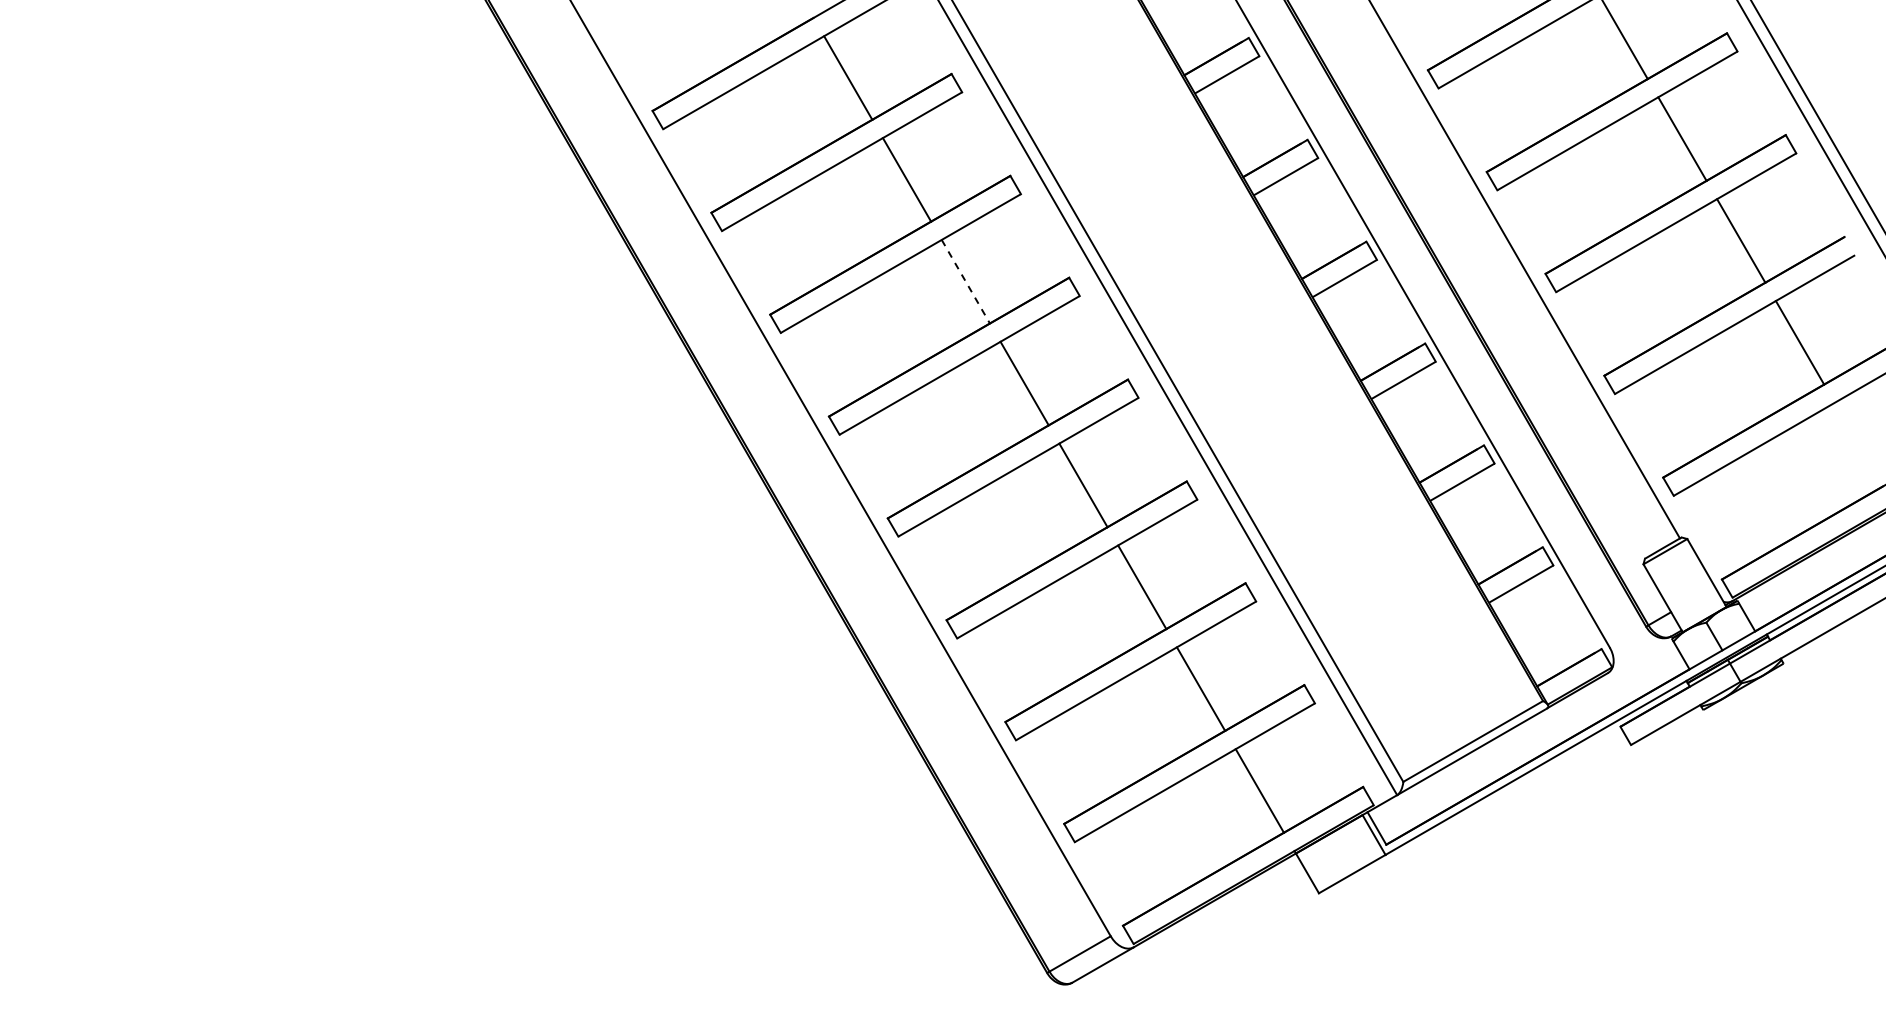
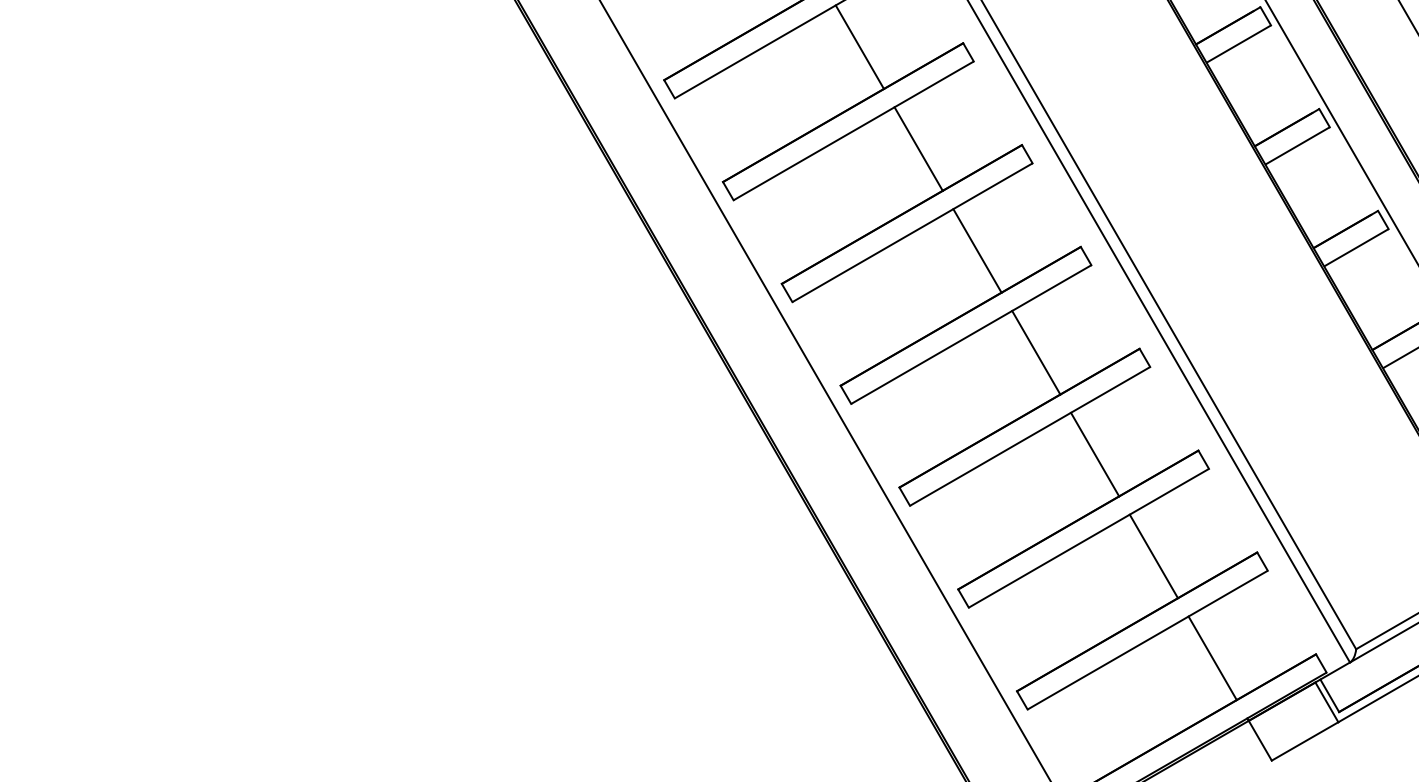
line: (966, 282) -> (919, 149), dashed -> solid

